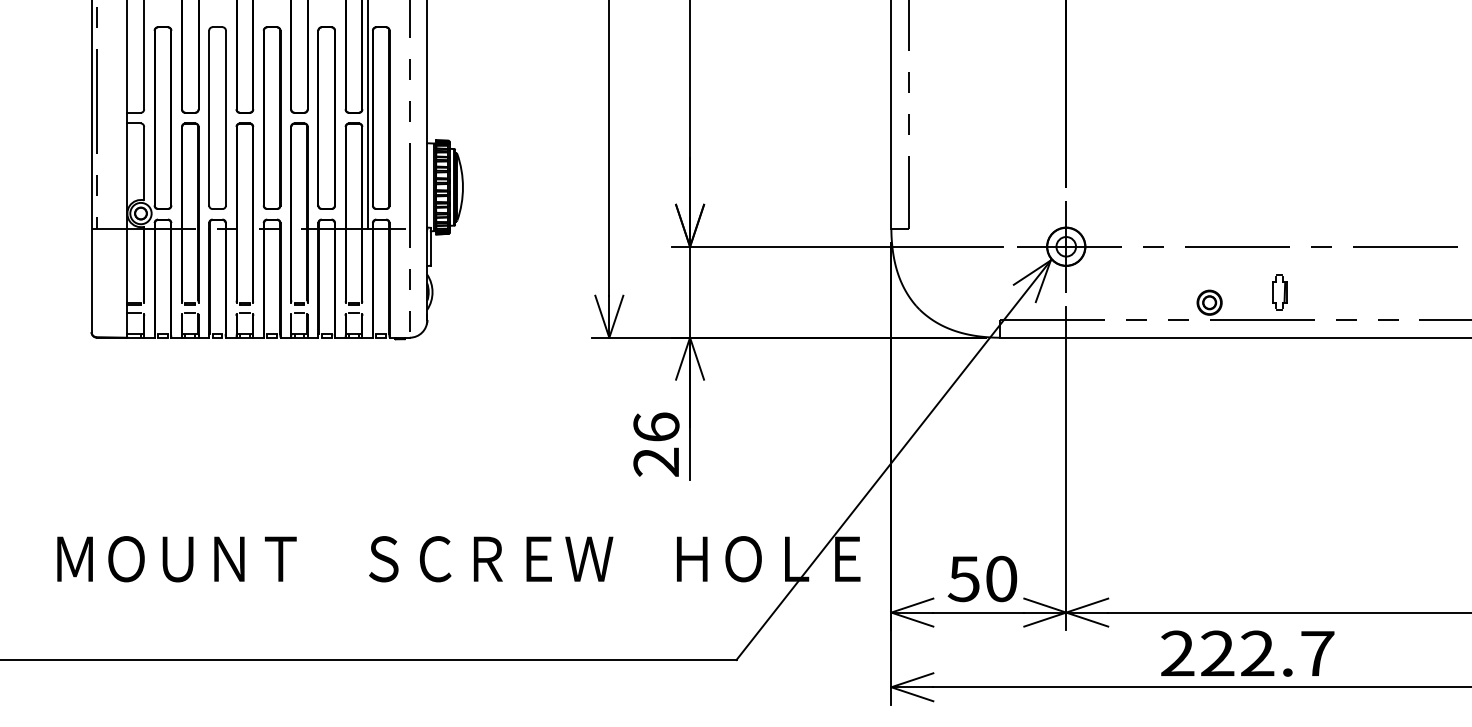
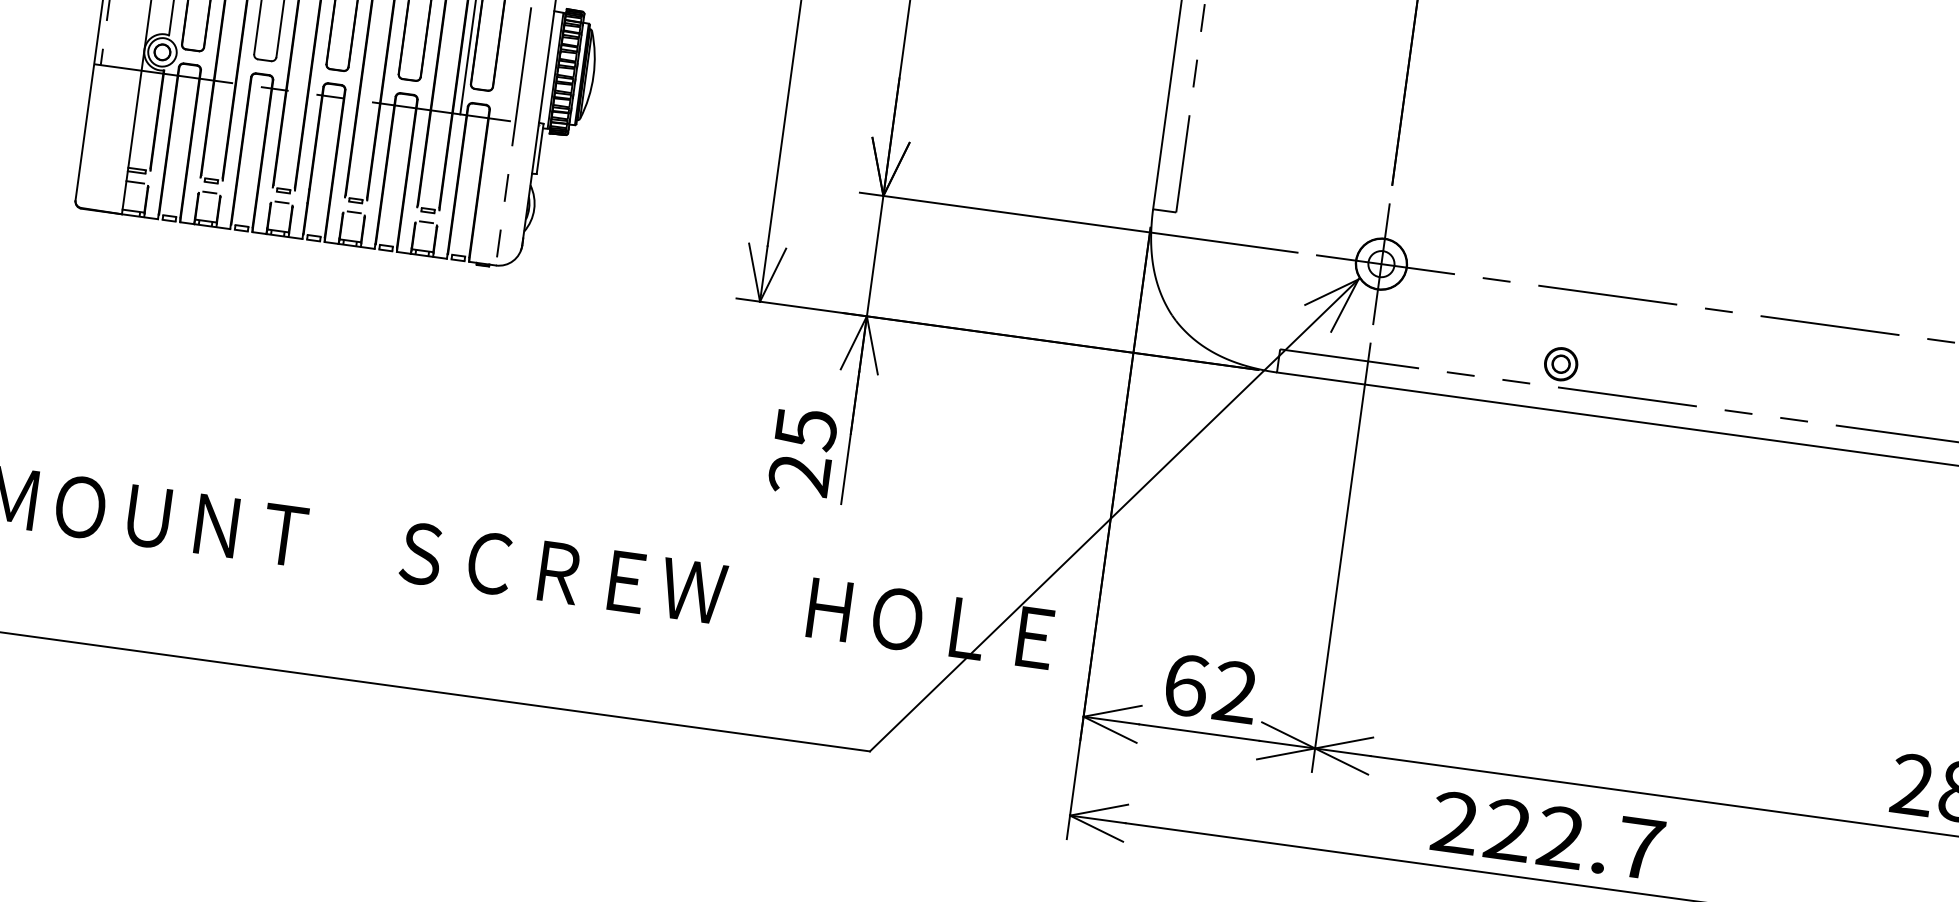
part: (1279, 292) -> (1655, 363), removed
text: (656, 427) -> (806, 429), 26 -> 25
text: (982, 578) -> (1210, 688), 50 -> 62

